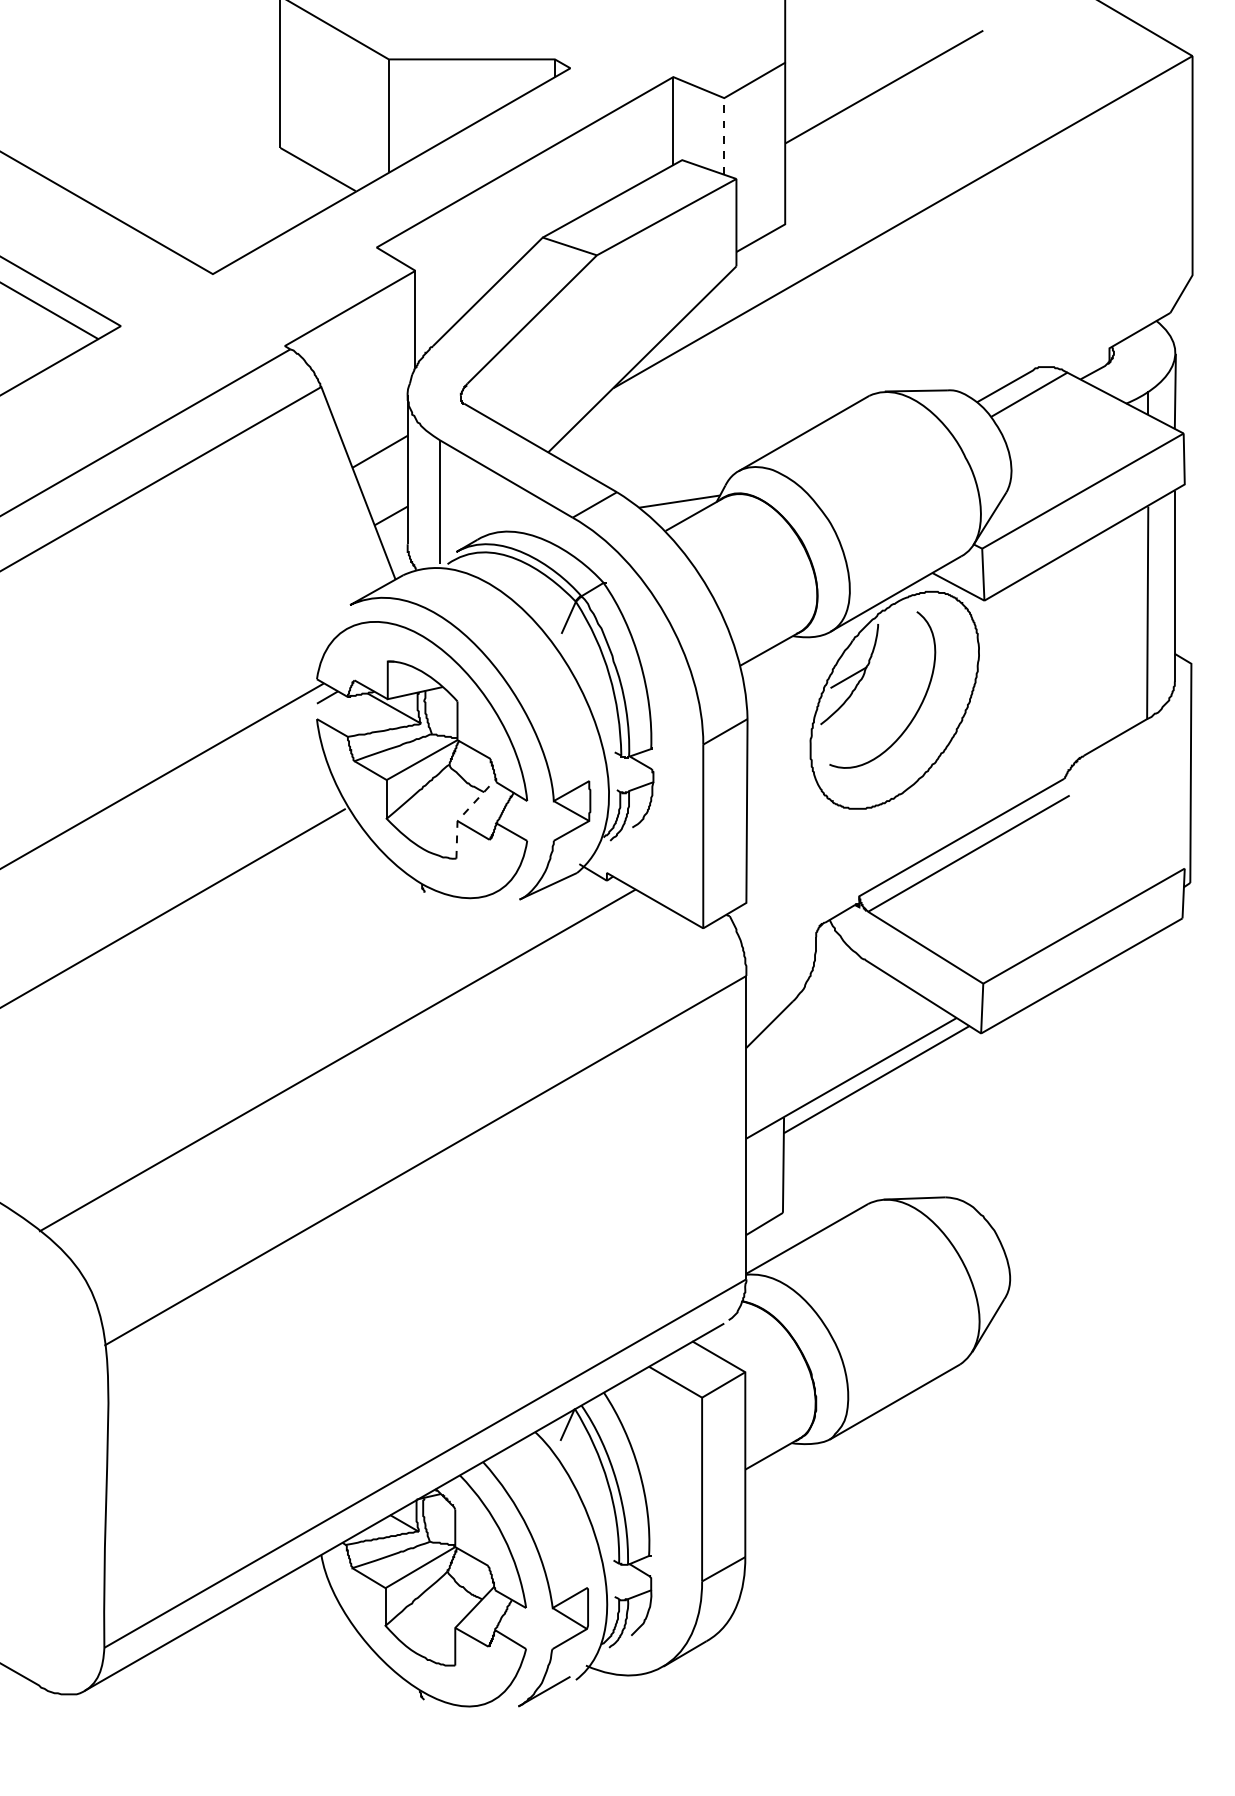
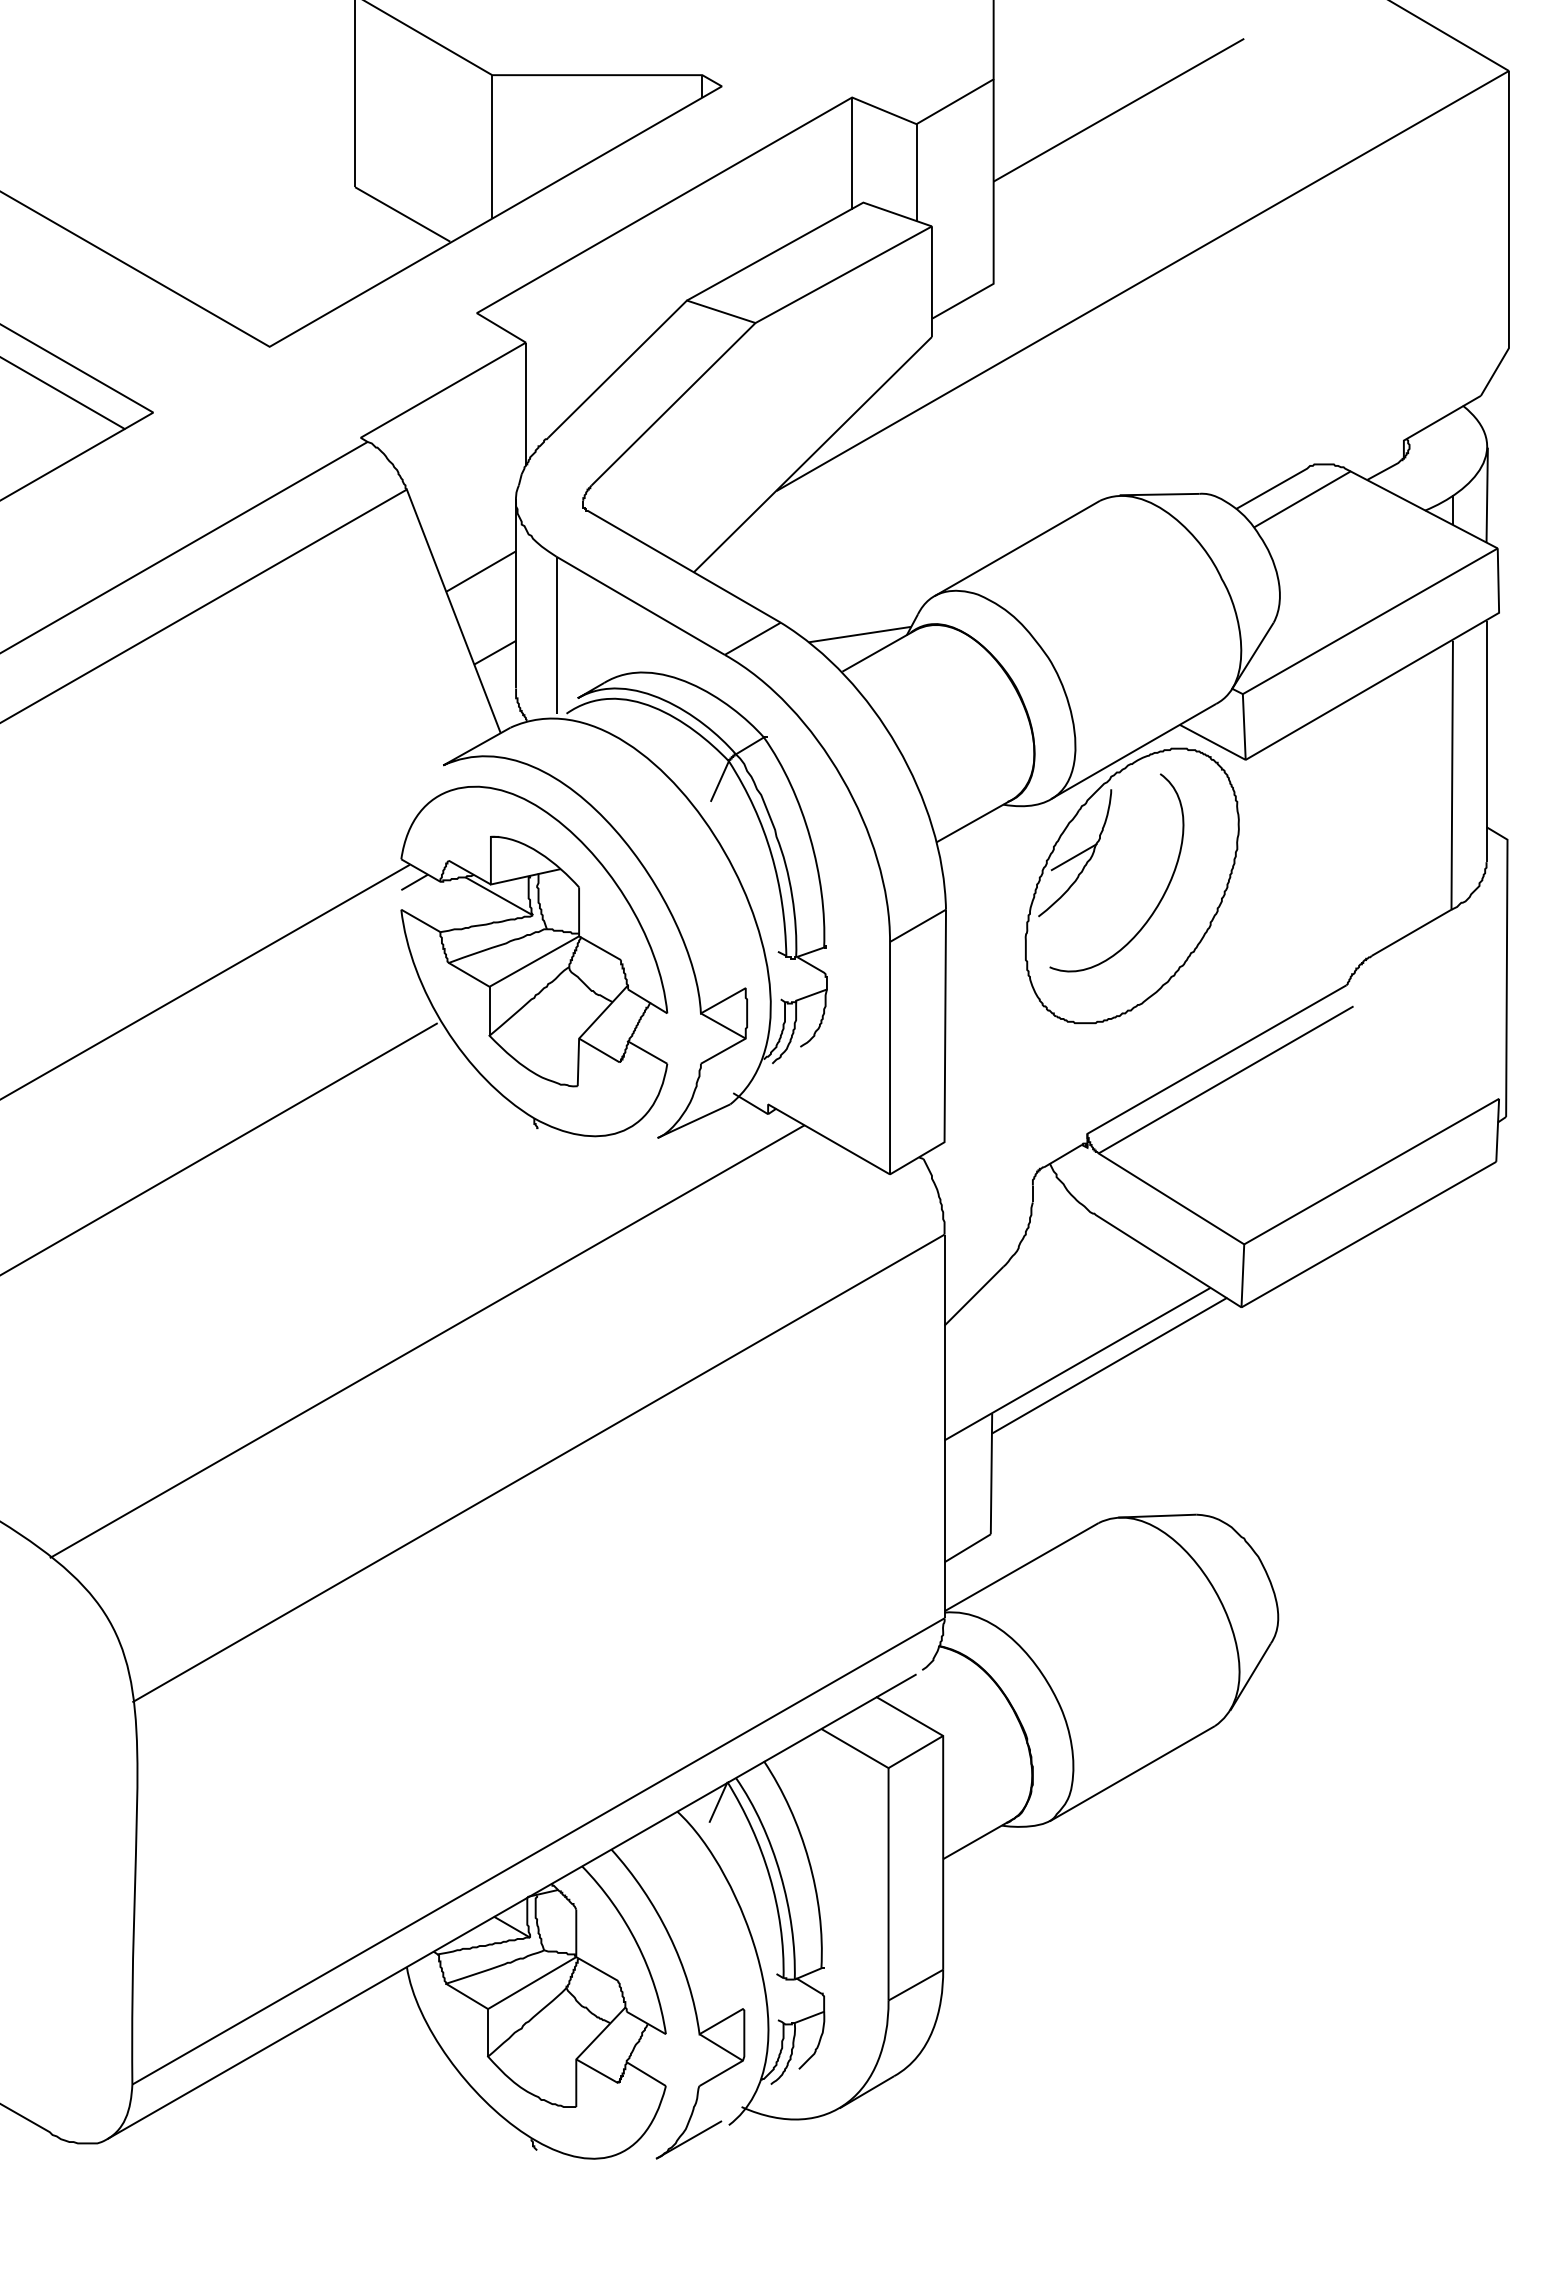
line: (724, 135) -> (916, 171), dashed -> solid
line: (464, 813) -> (587, 1029), dashed -> solid

